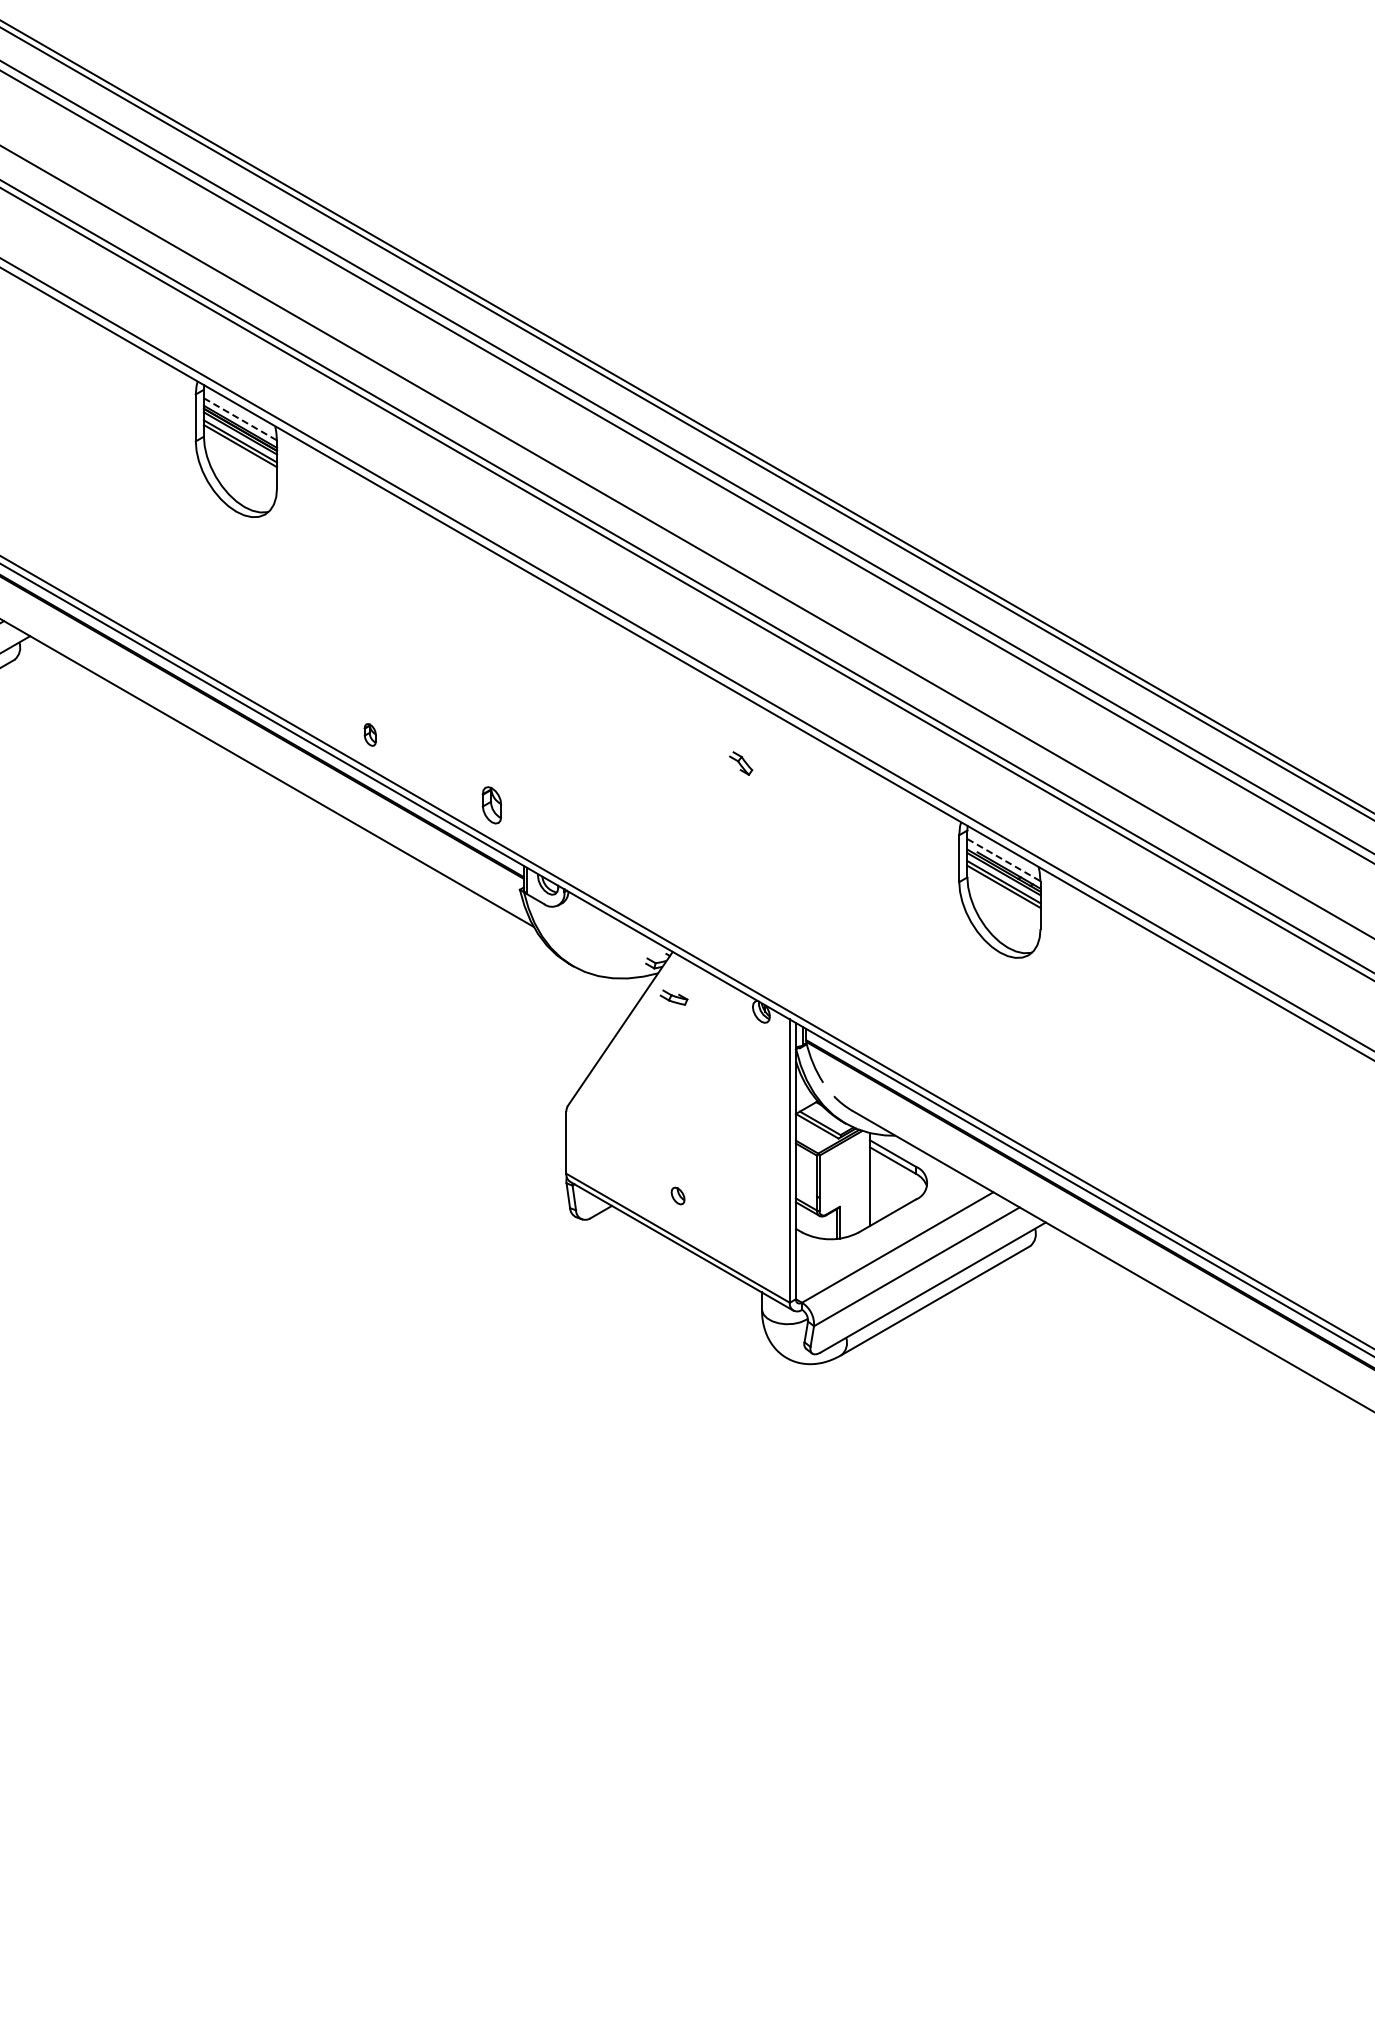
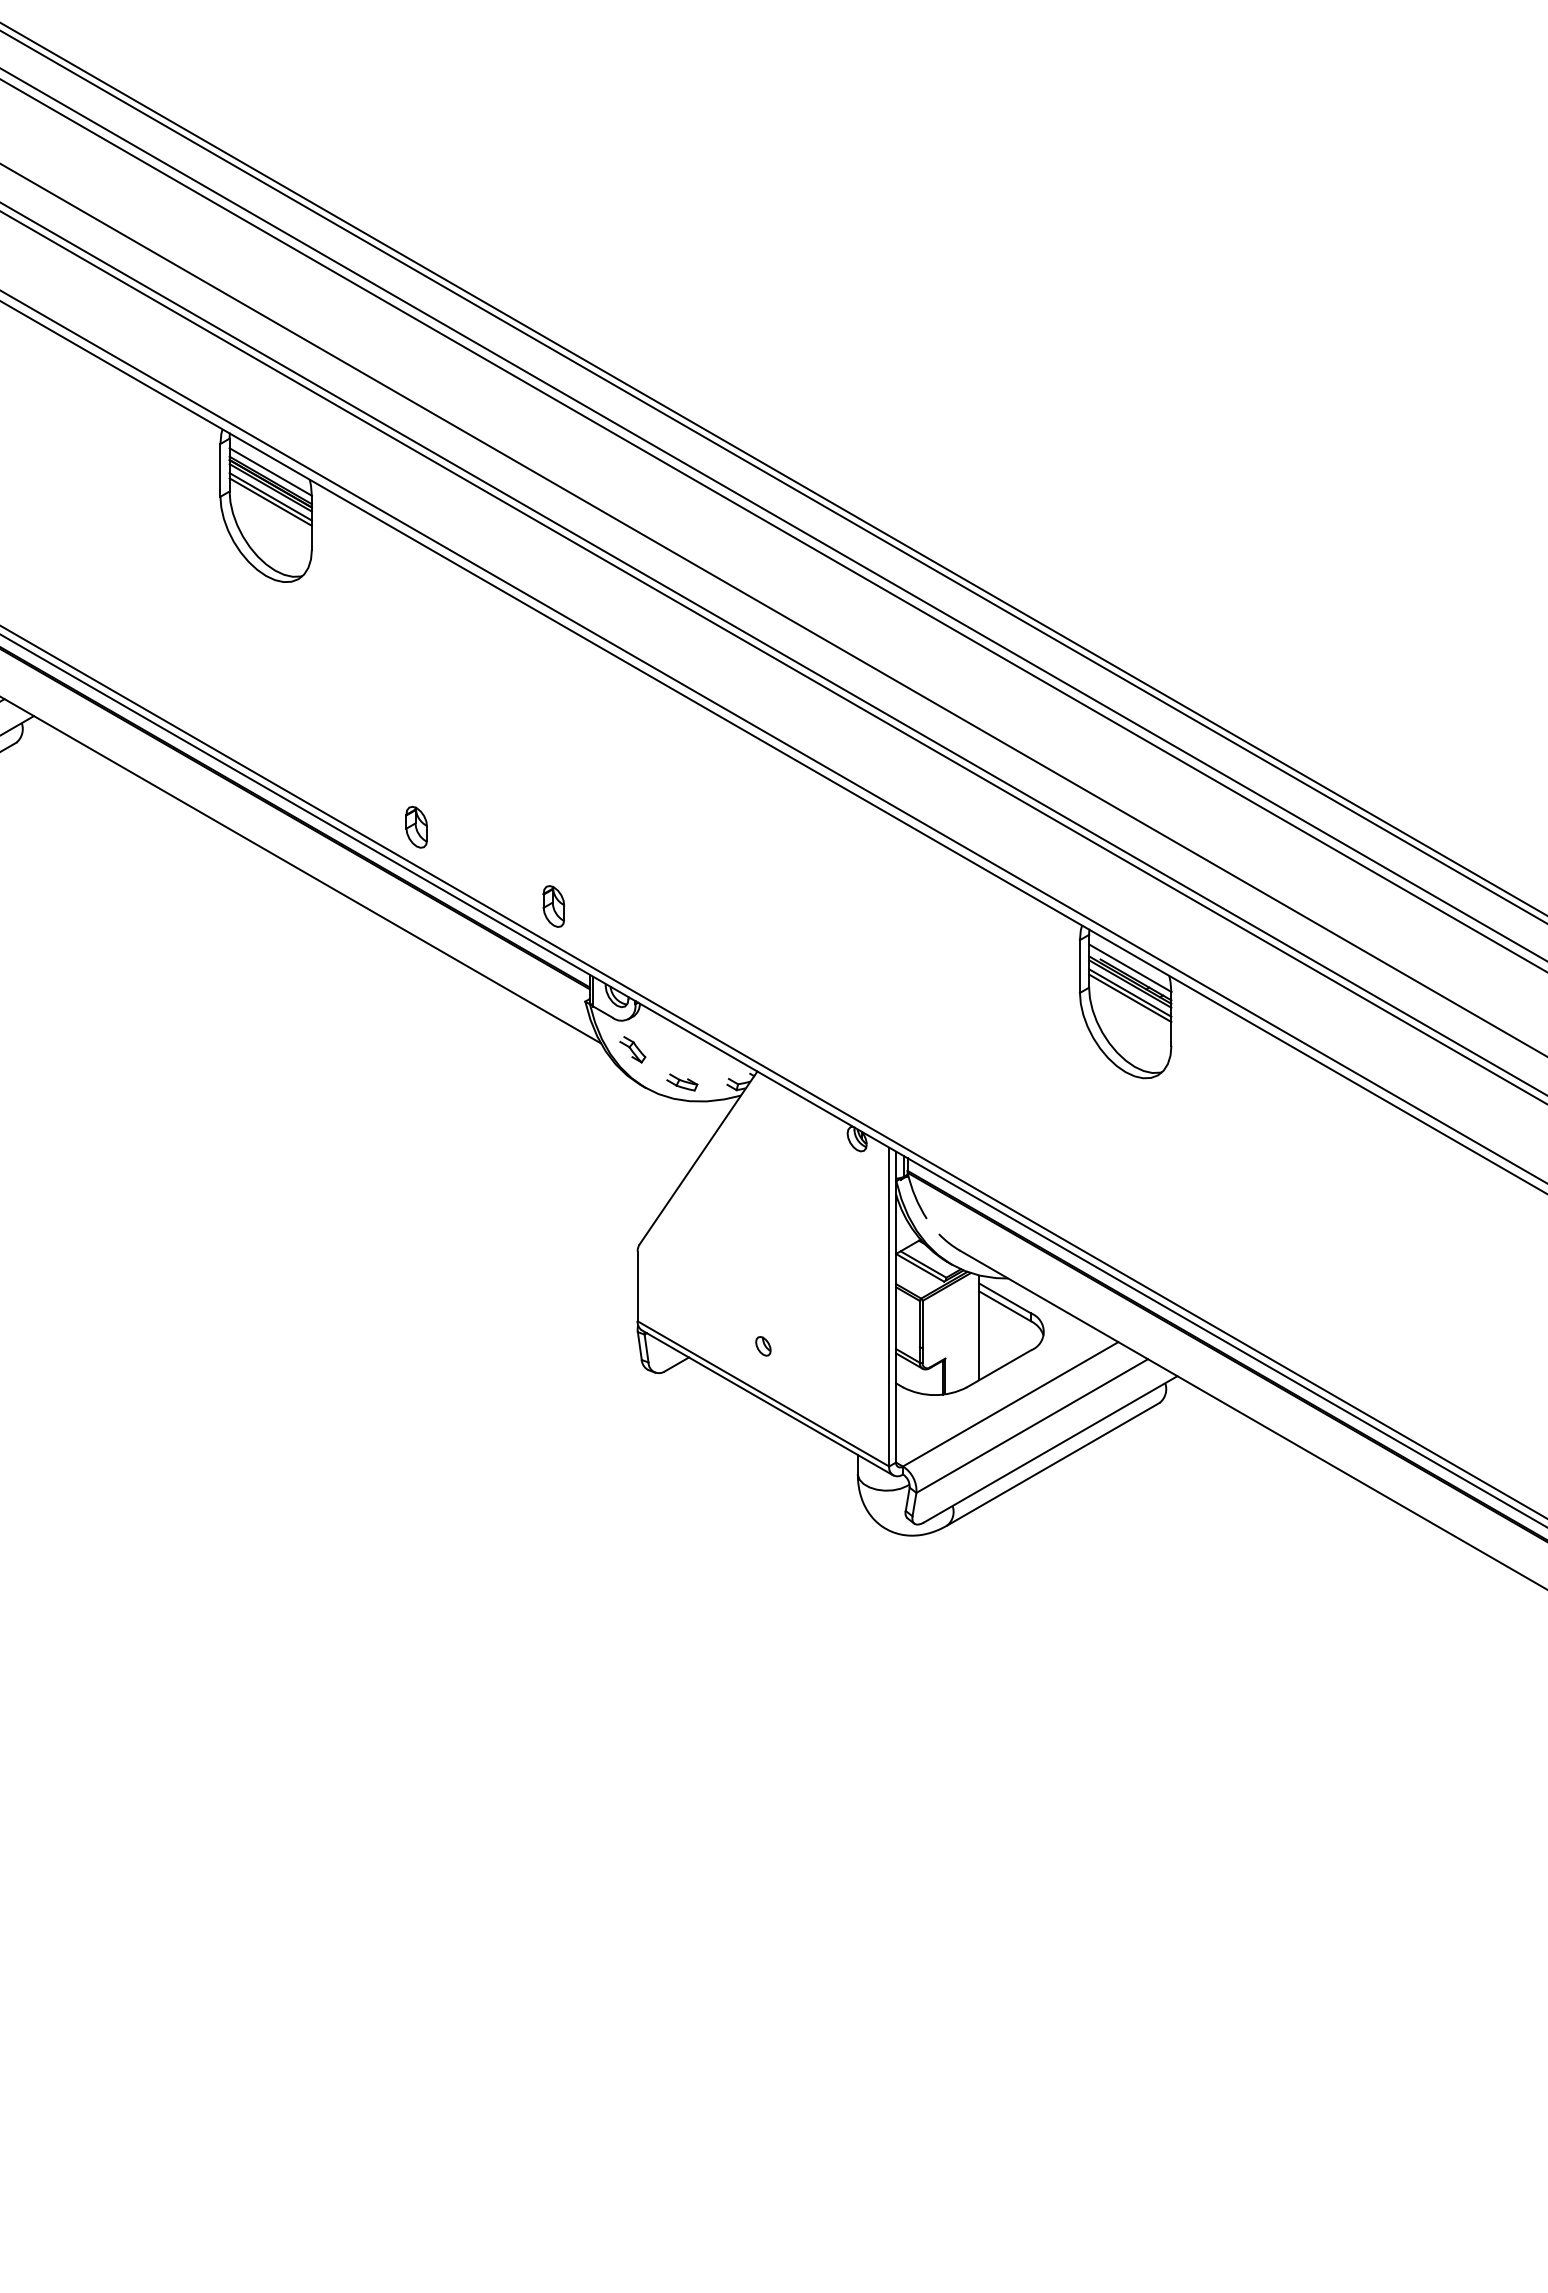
line: (240, 419) -> (270, 472), dashed -> solid
part: (370, 734) -> (417, 826), size x1.67
part: (741, 763) -> (633, 1049), moved
line: (1004, 860) -> (1130, 968), dashed -> solid
part: (673, 997) -> (681, 1082), moved

